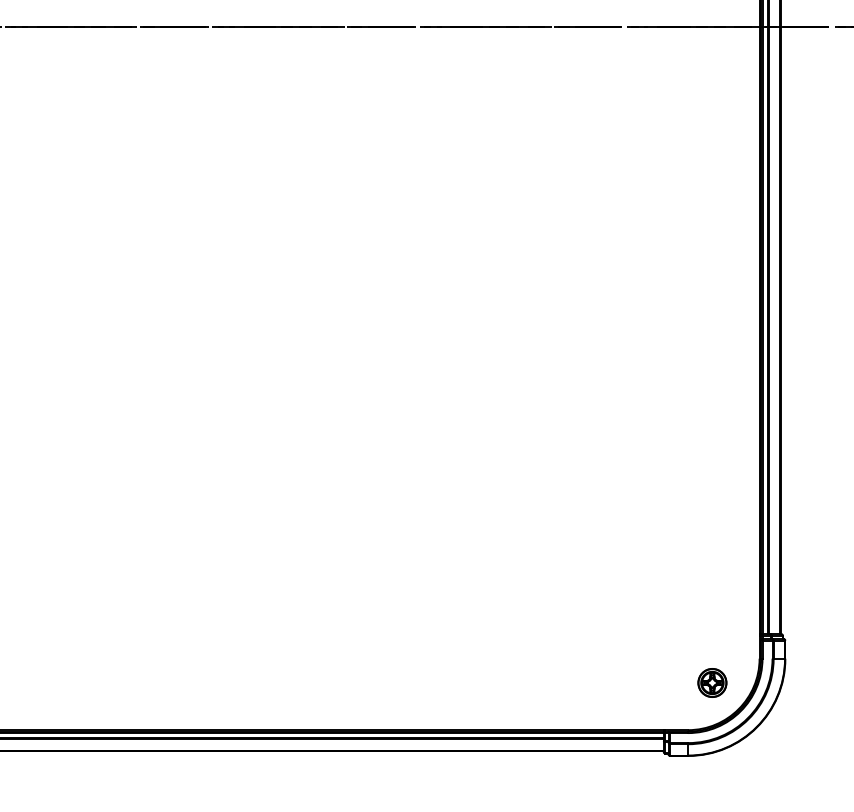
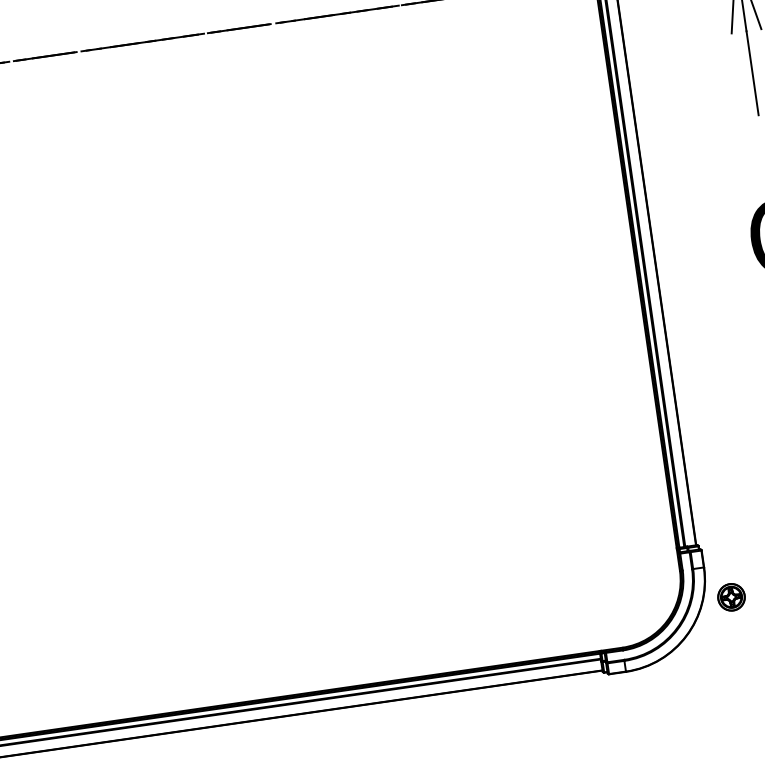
part: (712, 682) -> (731, 596), moved

